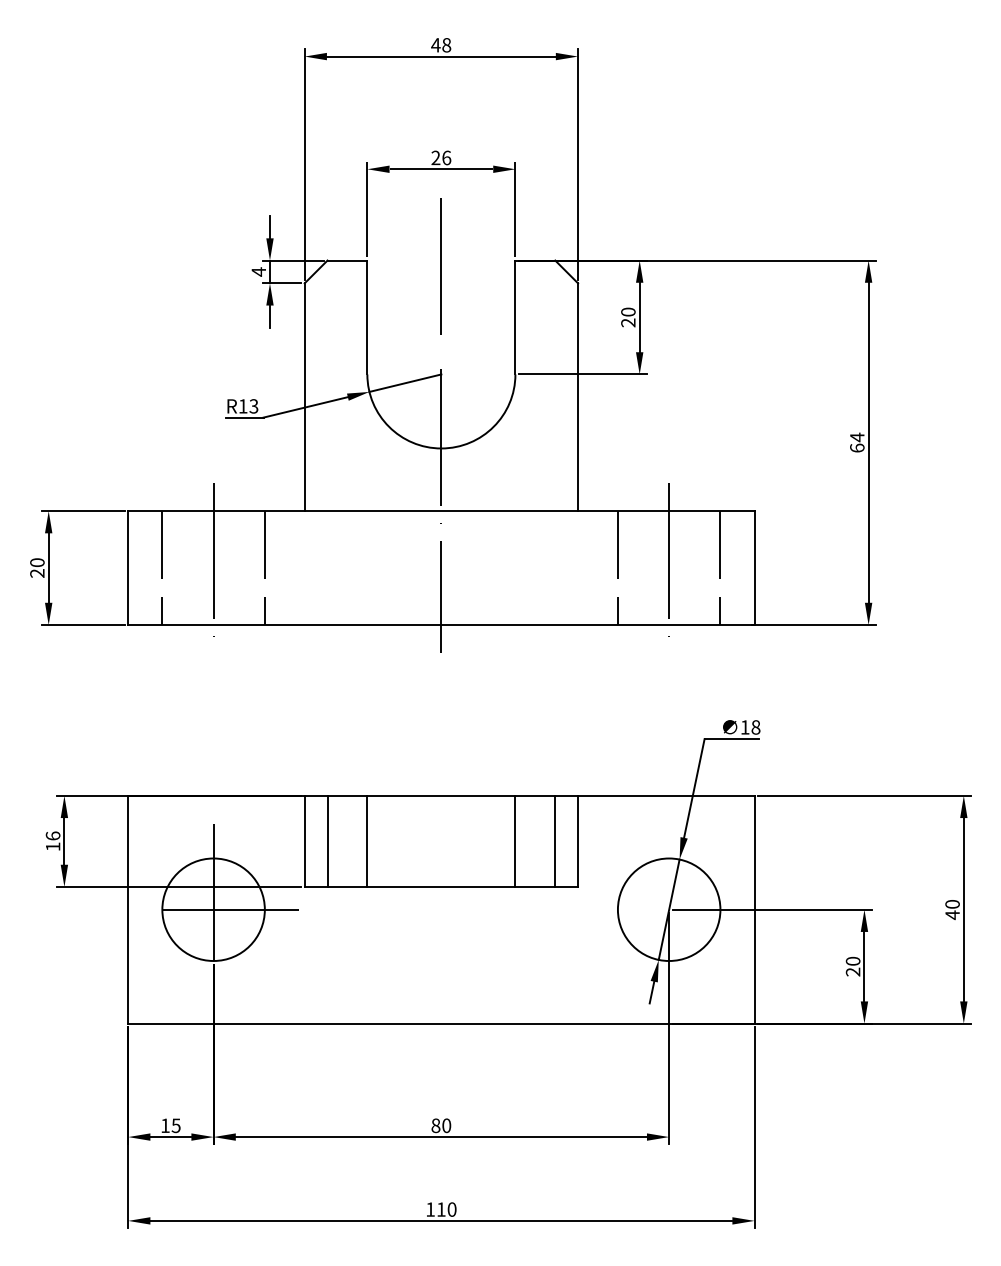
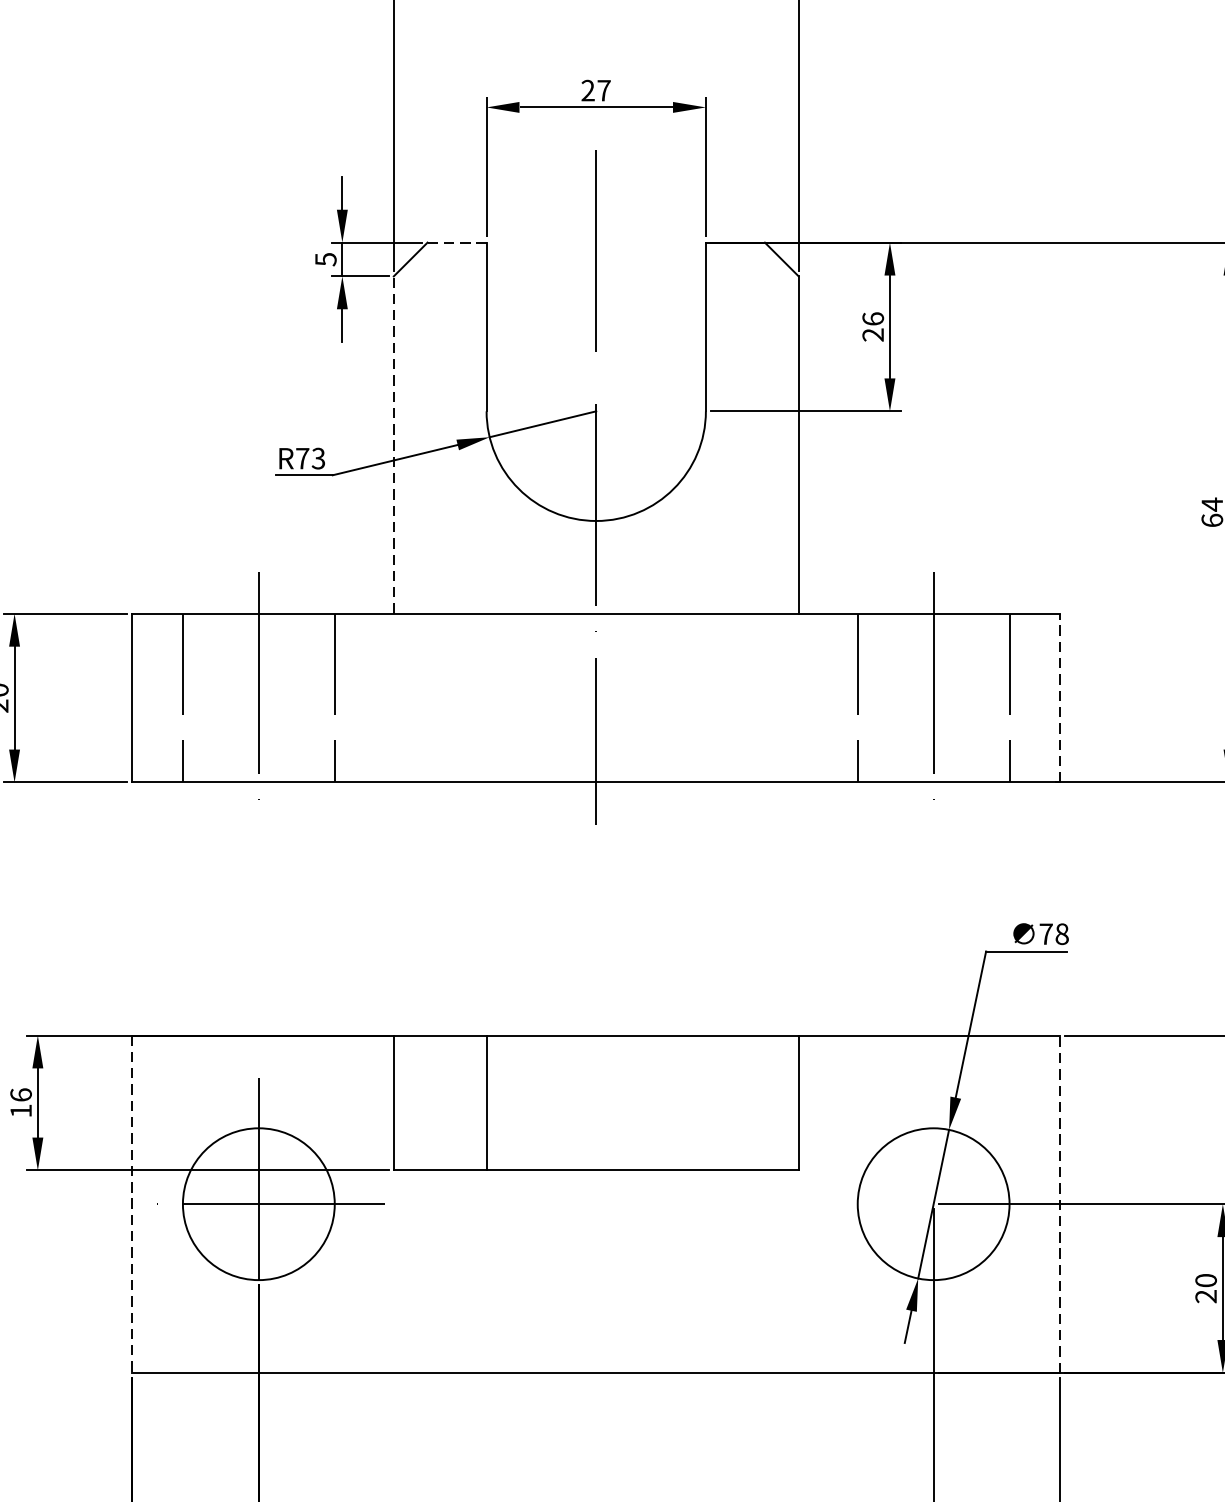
text: (446, 157) -> (603, 89), 26 -> 27
line: (347, 260) -> (457, 242), solid -> dashed
text: (258, 271) -> (325, 258), 4 -> 5
text: (628, 311) -> (873, 318), 20 -> 26
line: (304, 397) -> (393, 445), solid -> dashed
text: (242, 406) -> (301, 458), R13 -> R73
line: (754, 568) -> (1060, 698), solid -> dashed
text: (744, 727) -> (1045, 934), 18 -> 78
line: (327, 840) -> (427, 1101), removed
line: (515, 840) -> (706, 1101), removed
line: (555, 840) -> (765, 1101), removed
line: (128, 909) -> (132, 1203), solid -> dashed
line: (754, 909) -> (1060, 1203), solid -> dashed

